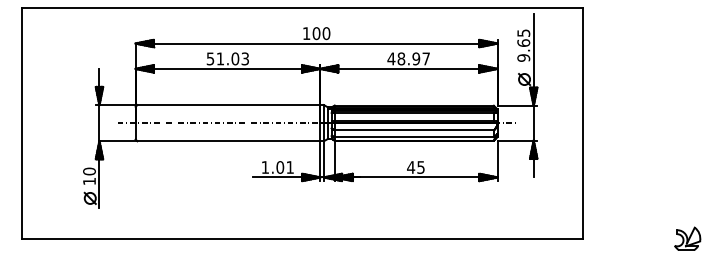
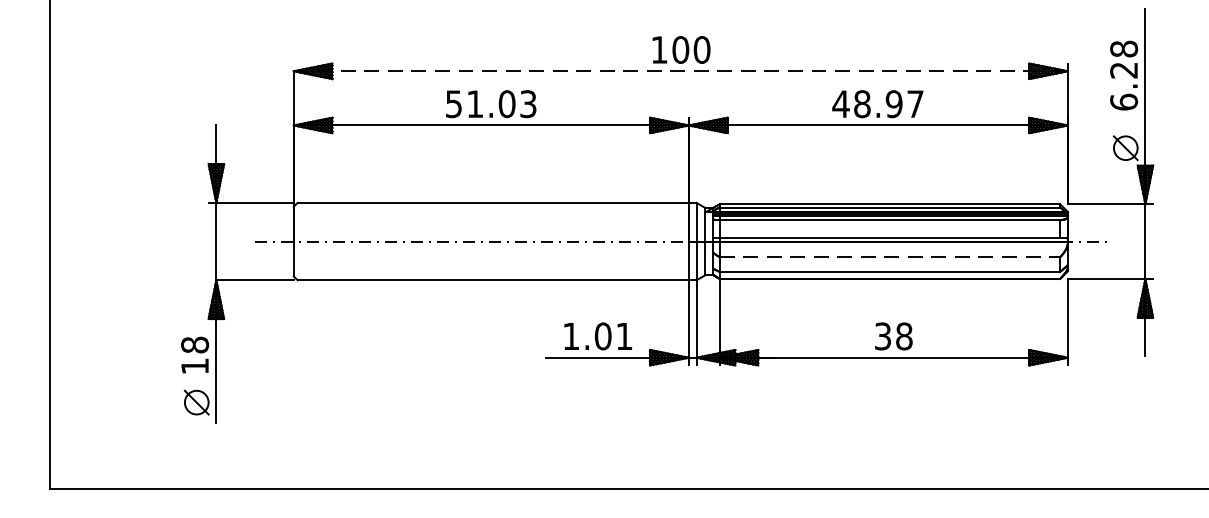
line: (316, 43) -> (680, 71), solid -> dashed
text: (523, 45) -> (1123, 75), 9.65 -> 6.28
line: (414, 130) -> (890, 257), solid -> dashed
text: (415, 167) -> (892, 336), 45 -> 38
text: (89, 171) -> (195, 345), 10 -> 18

